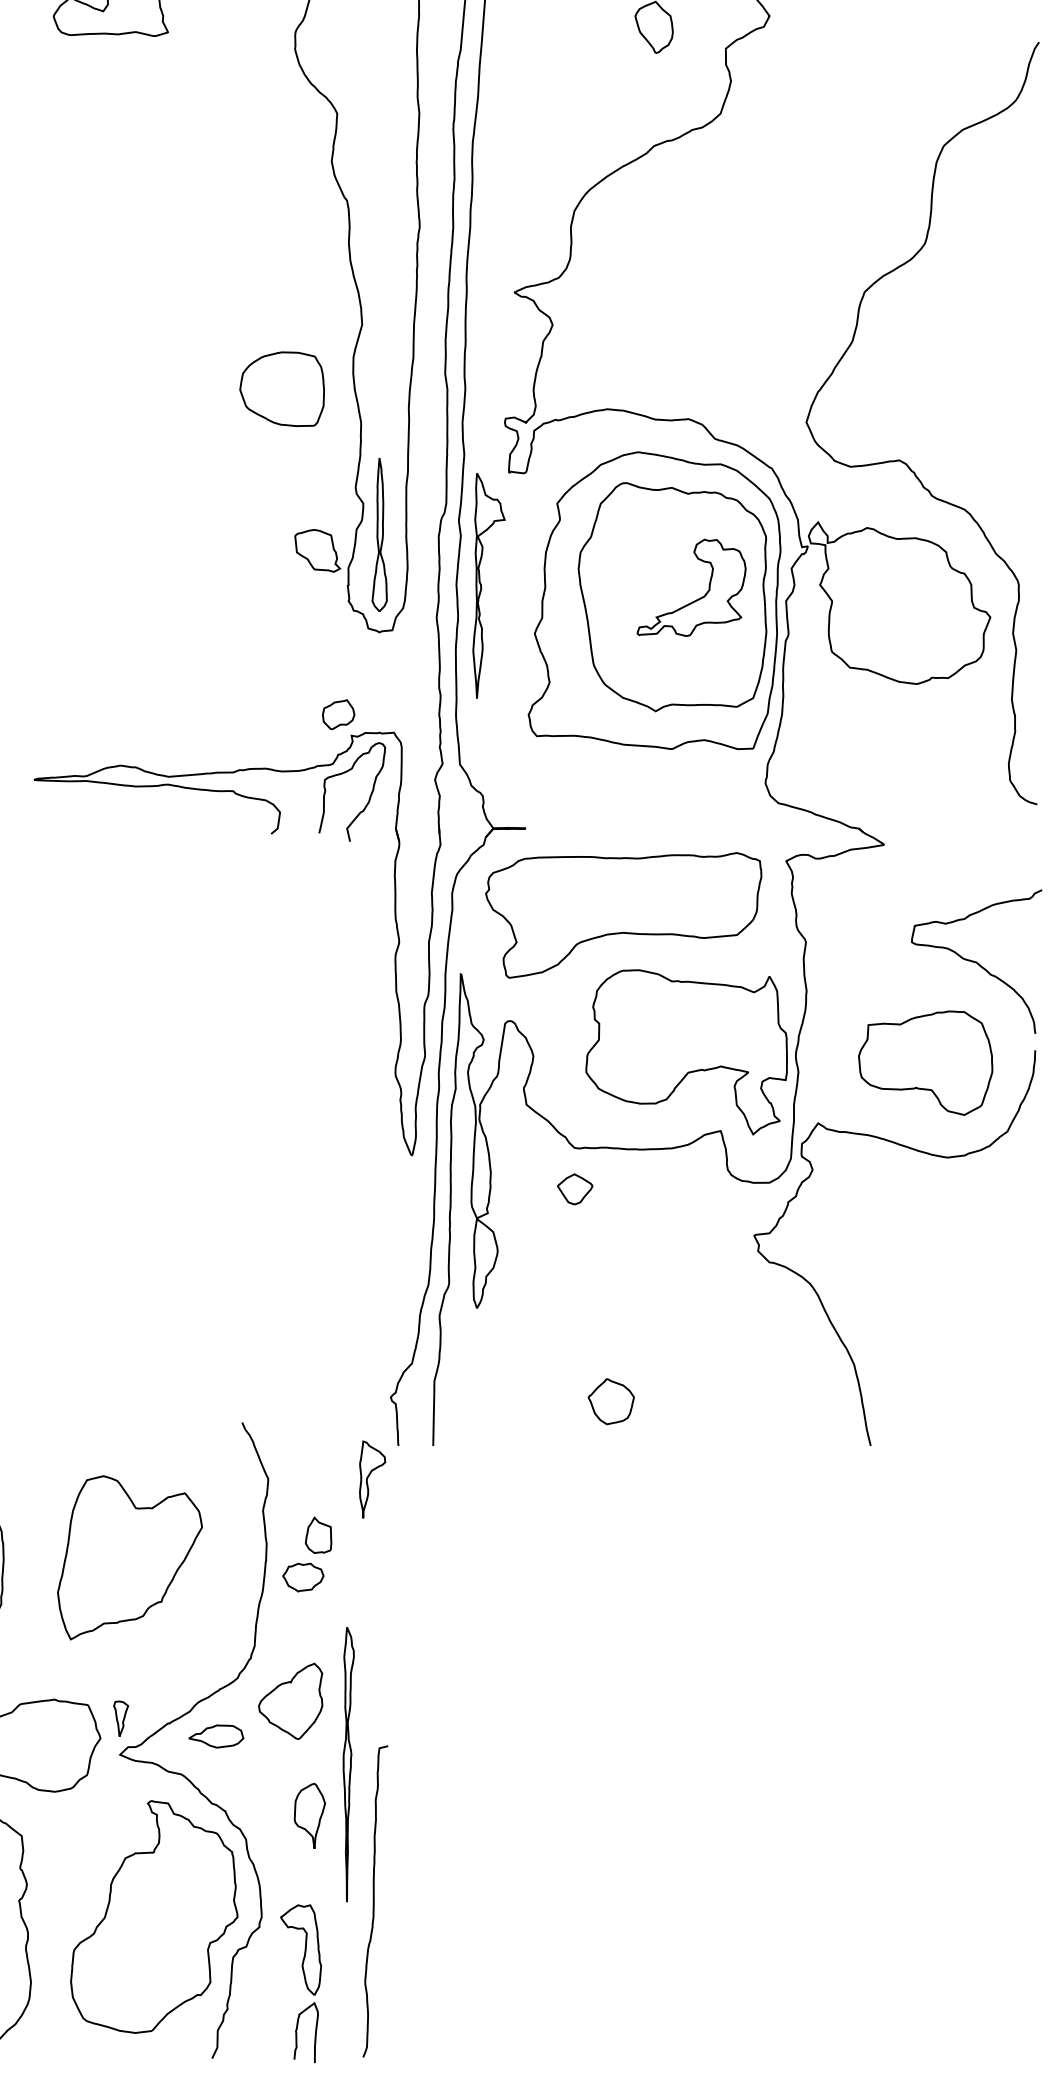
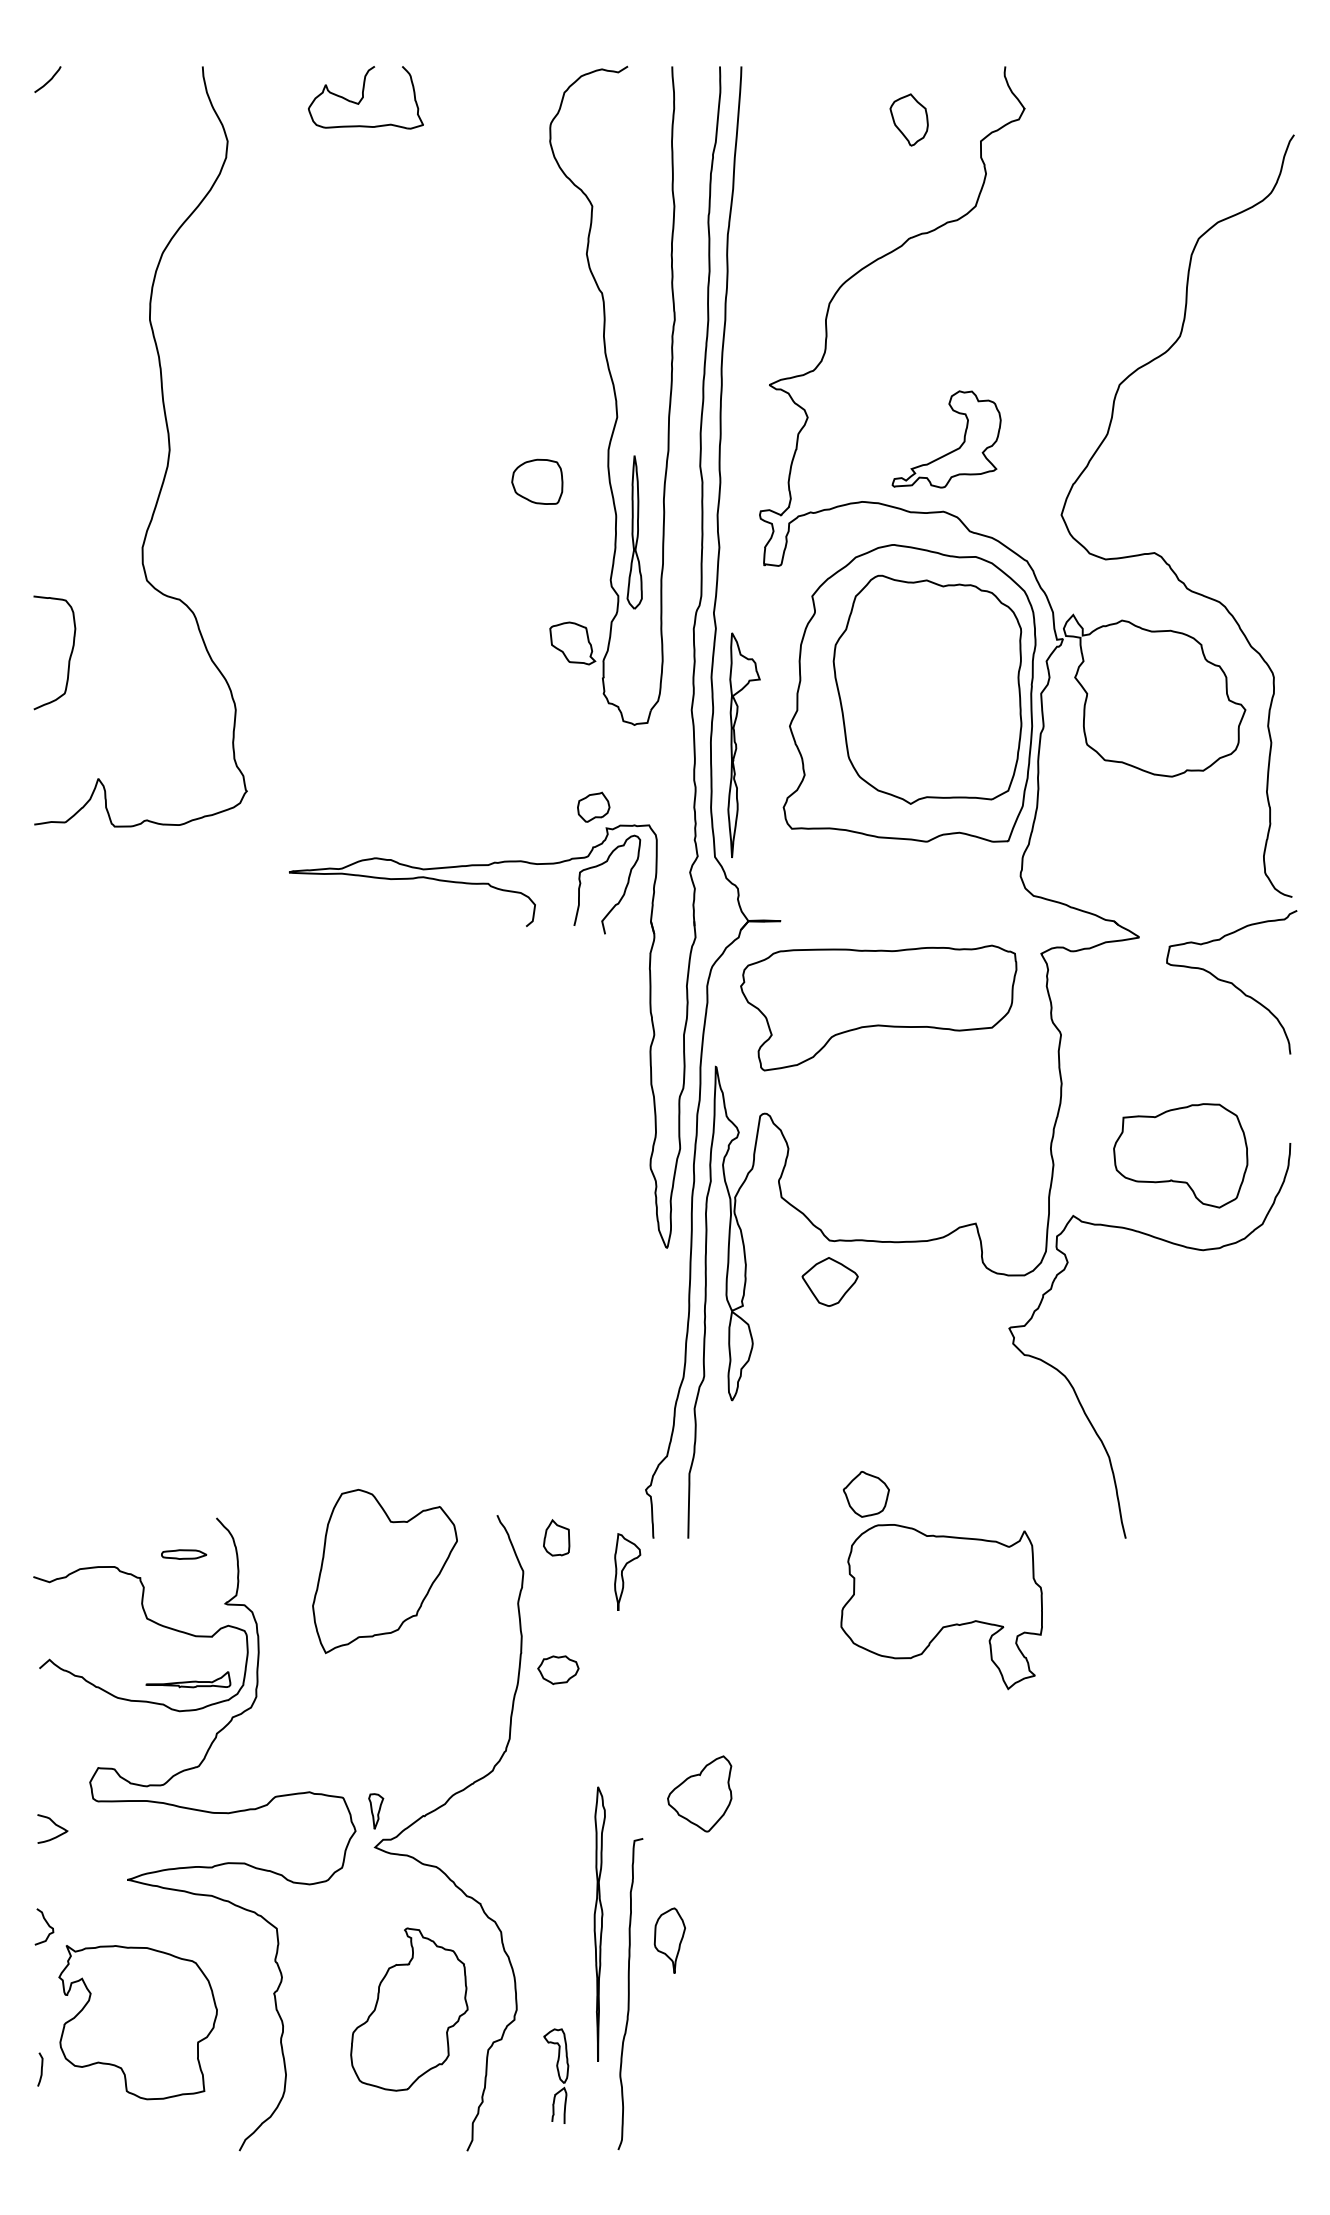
part: (282, 388) -> (537, 481), size x0.6
part: (379, 534) -> (634, 532), moved
part: (482, 586) -> (737, 746), moved
part: (697, 598) -> (952, 450), moved
curve: (976, 961) -> (1231, 982), moved
part: (686, 1052) -> (941, 1607), moved
part: (575, 1188) -> (830, 1281), size x1.6
part: (318, 1534) -> (556, 1537), moved
part: (129, 1557) -> (384, 1571), moved
part: (290, 1700) -> (699, 1793), moved
part: (216, 1736) -> (471, 1829), removed
part: (348, 1763) -> (599, 1923), moved
part: (309, 1815) -> (669, 1940), moved
part: (154, 1916) -> (409, 2009), size x0.7
part: (301, 1983) -> (556, 2076), size x0.6

